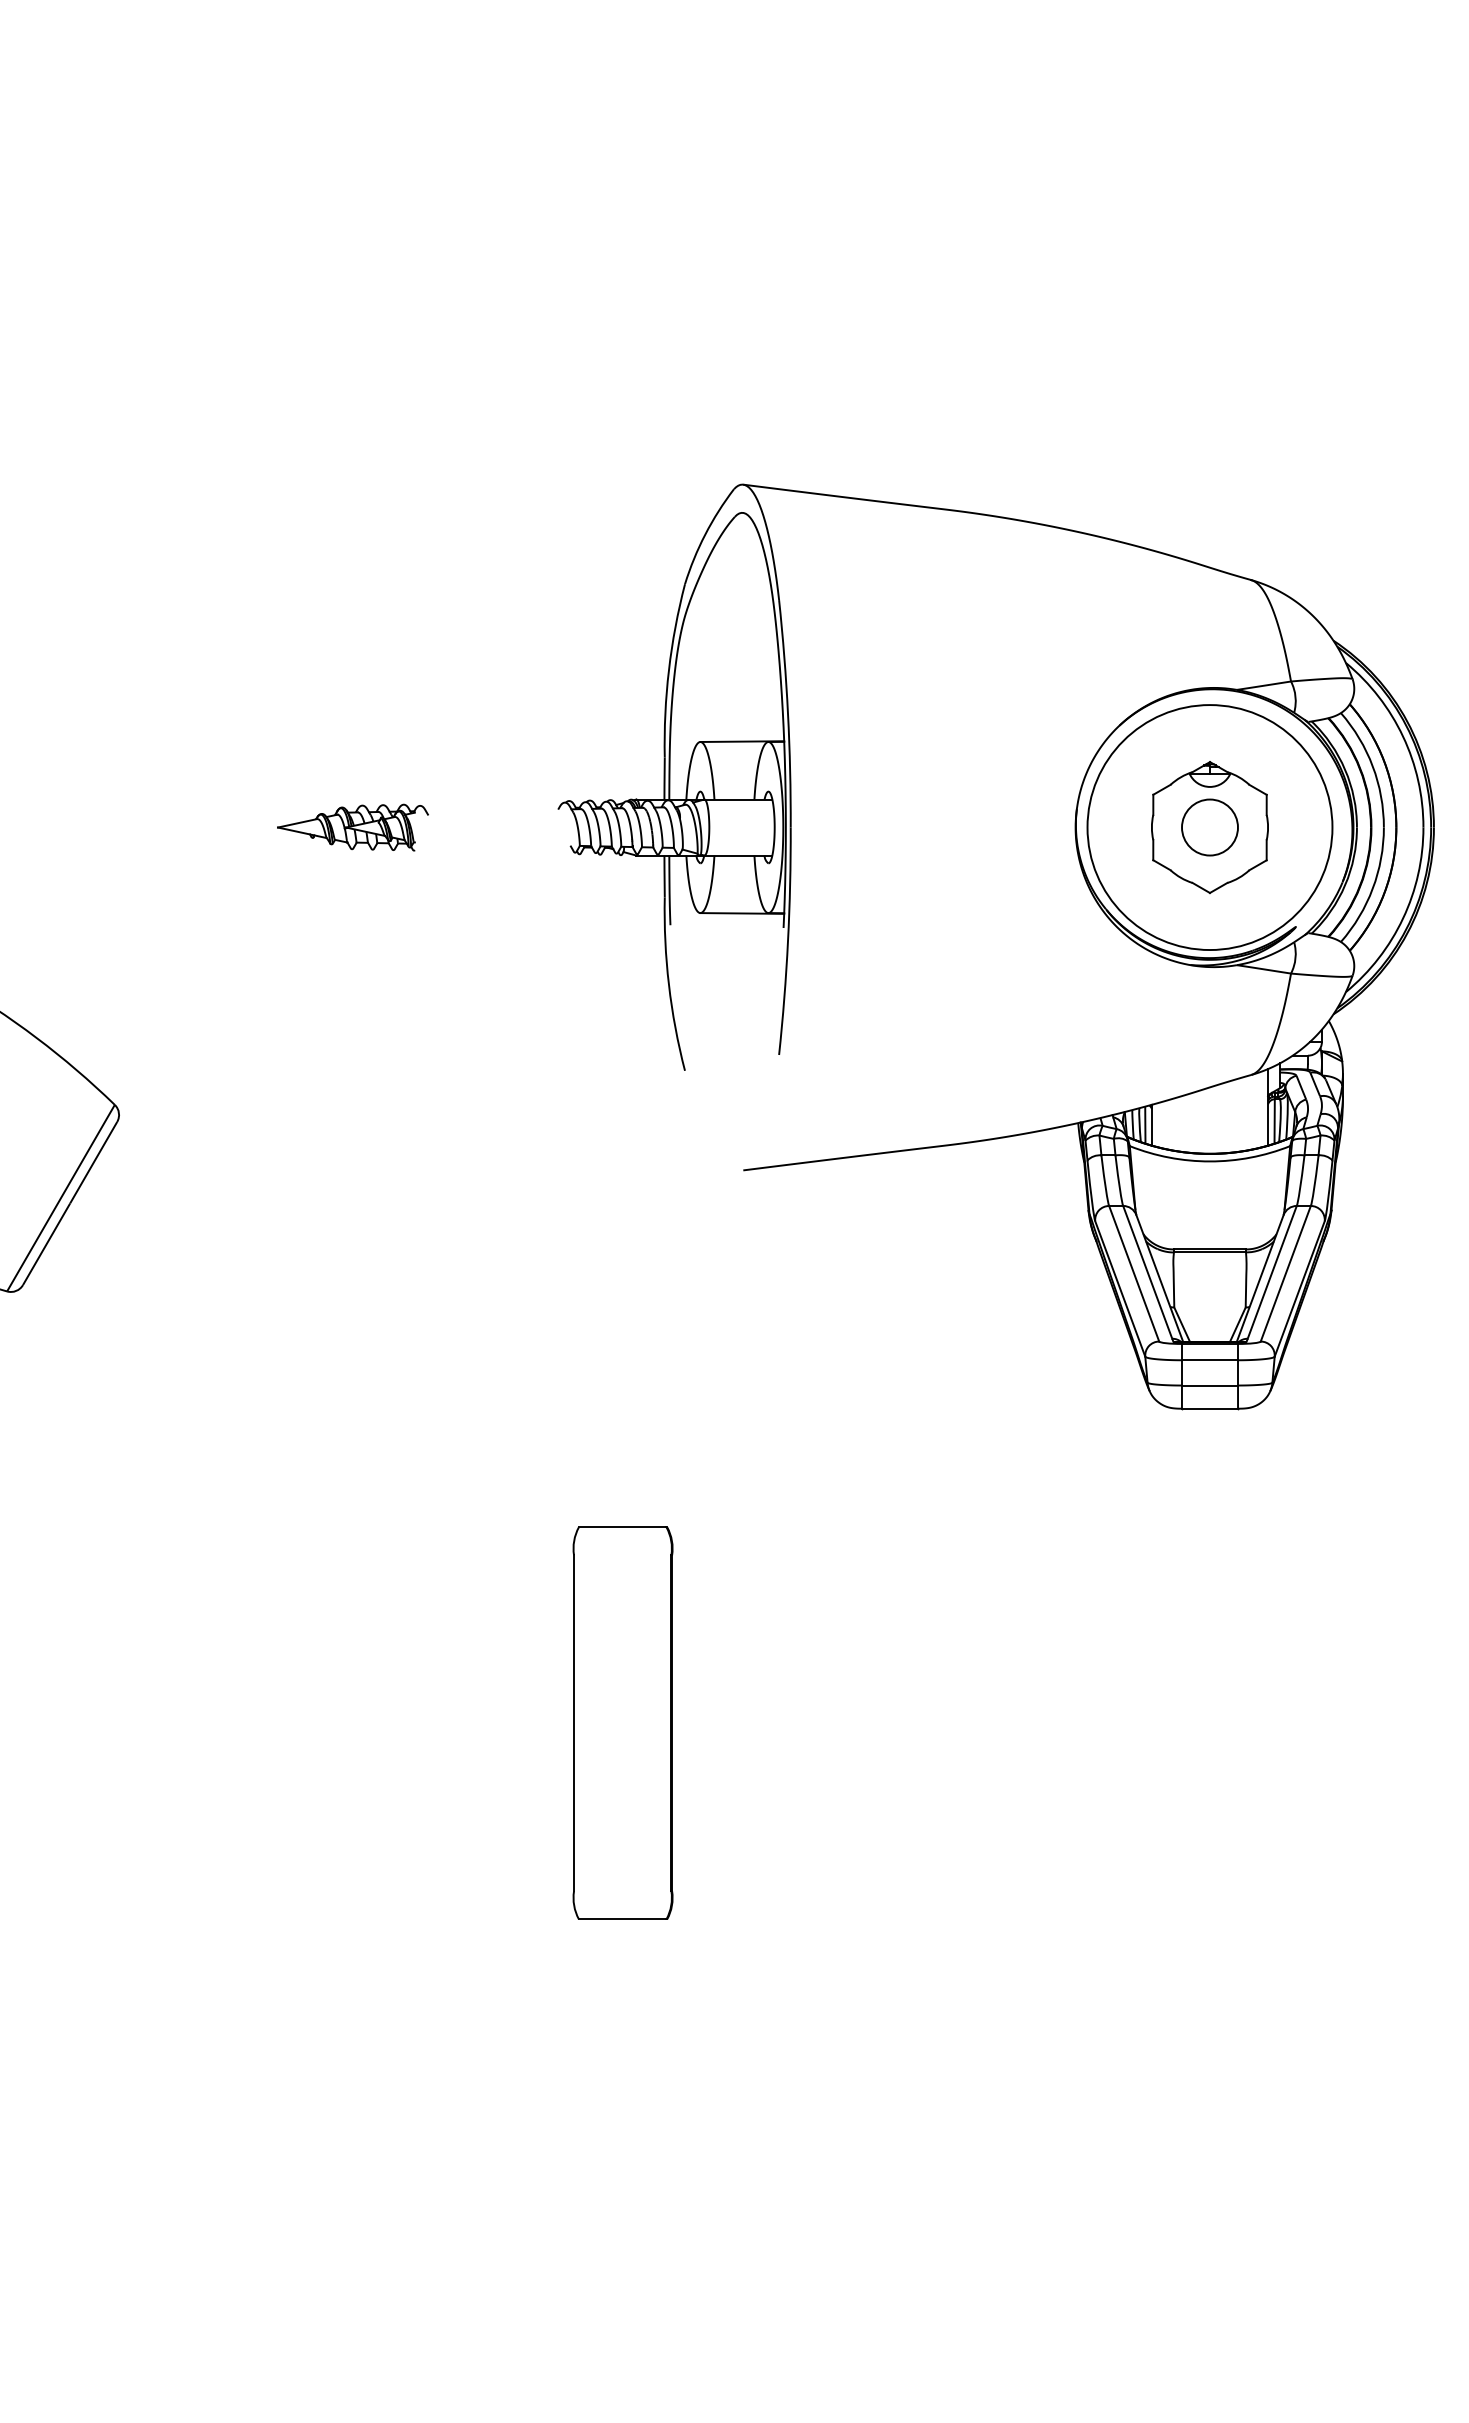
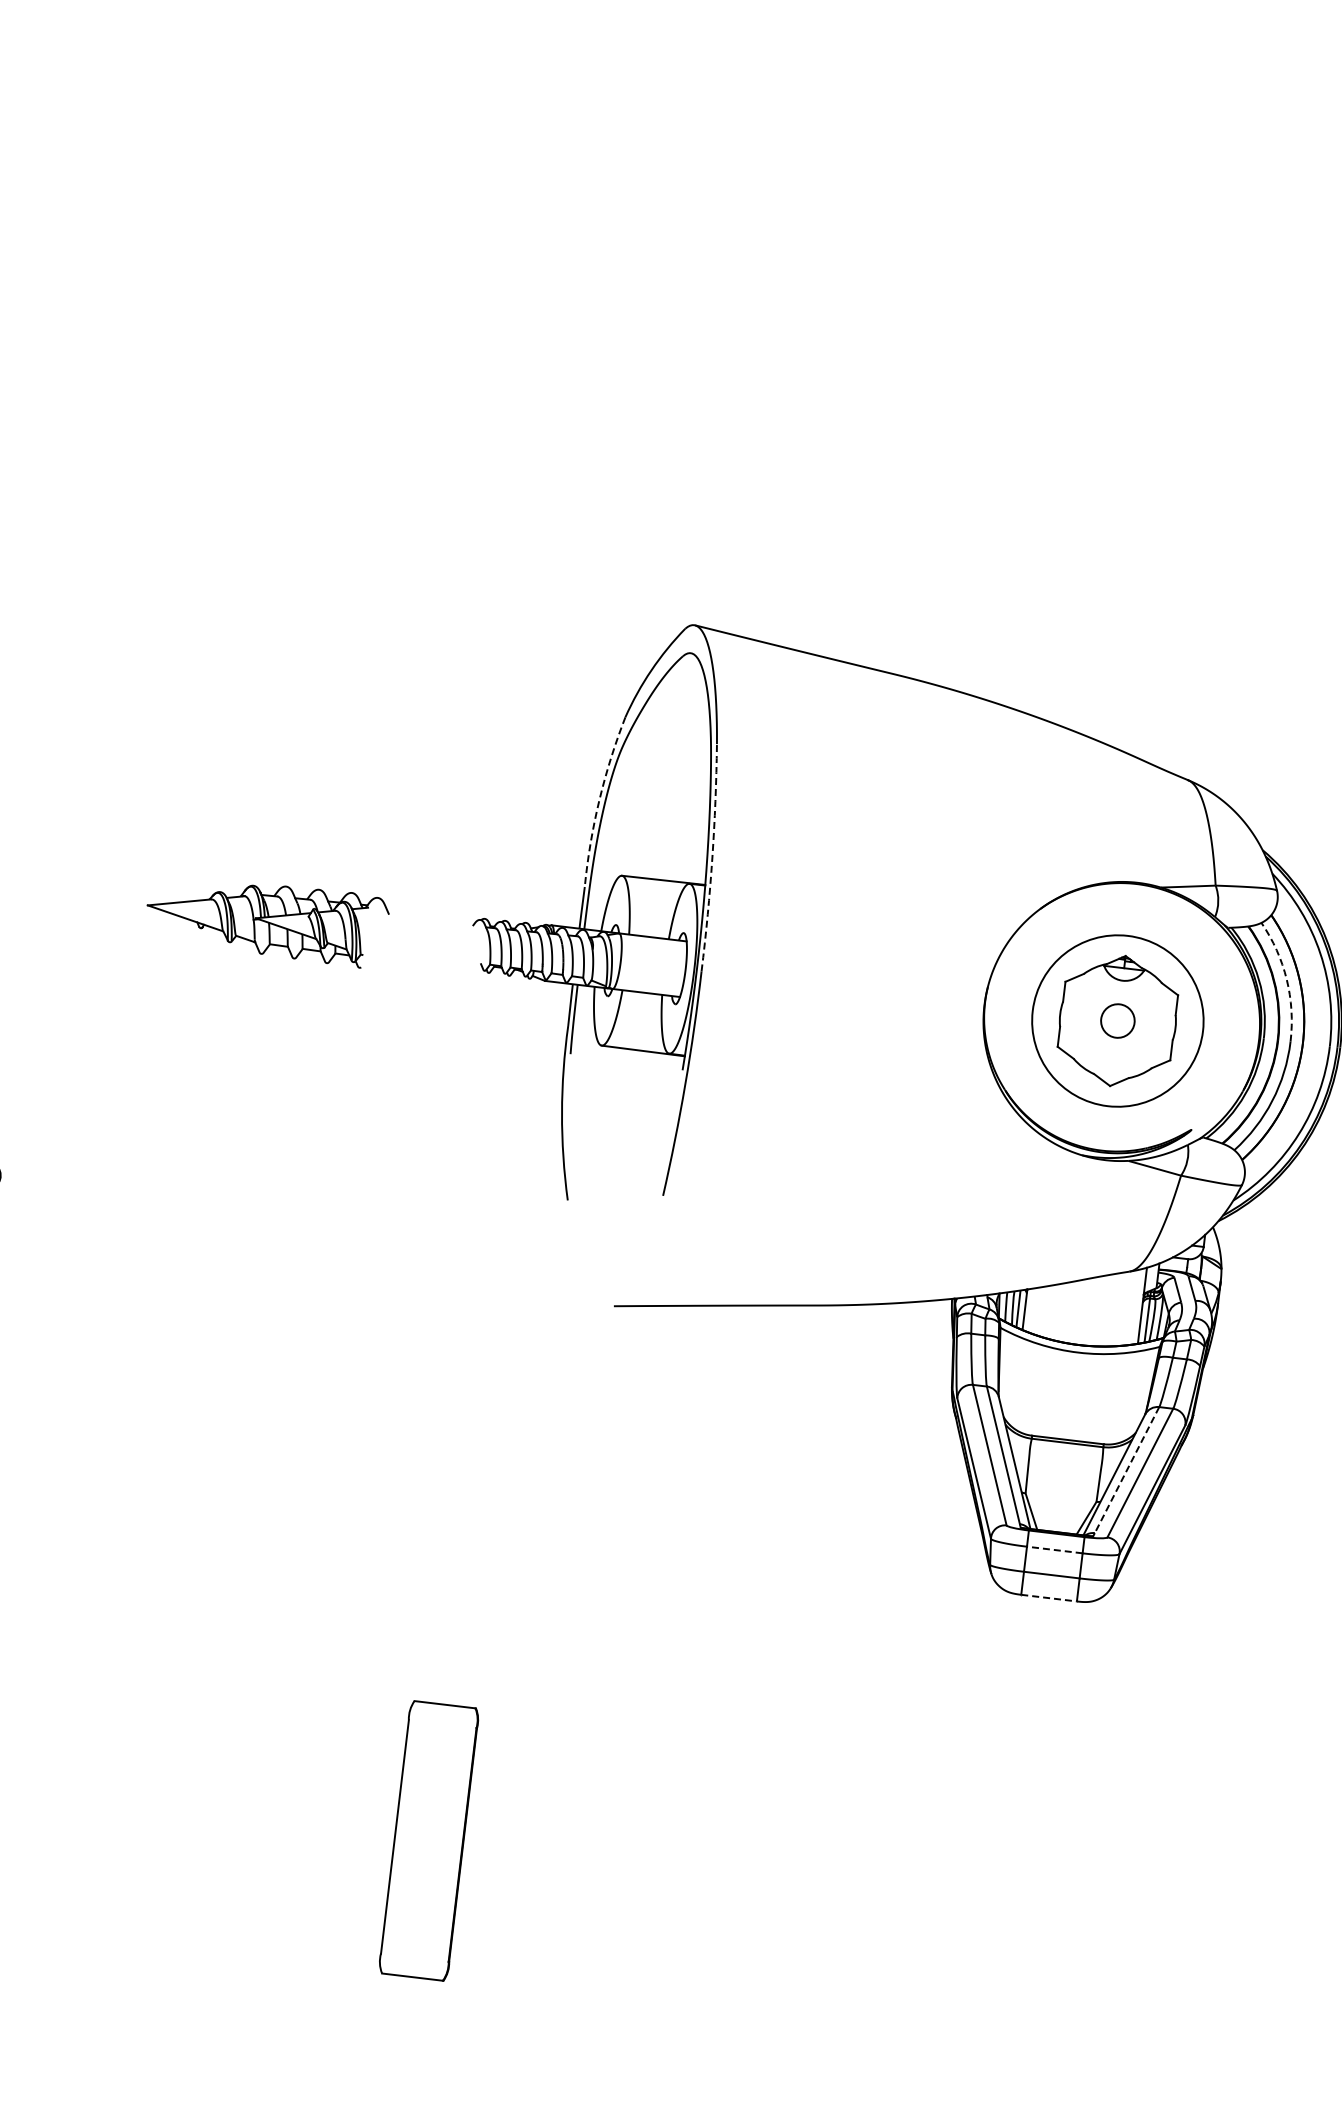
arc: (668, 670) -> (598, 800), solid -> dashed
arc: (788, 713) -> (712, 857), solid -> dashed
arc: (1372, 766) -> (1286, 979), solid -> dashed
part: (352, 827) -> (266, 919), size x1.6
circle: (1209, 827) -> (1117, 1020), size x0.6
circle: (1209, 827) -> (1117, 1020), size x0.7
line: (1272, 1272) -> (1127, 1470), solid -> dashed
line: (1209, 1360) -> (1054, 1550), solid -> dashed
line: (1209, 1408) -> (1048, 1597), solid -> dashed
part: (622, 1722) -> (428, 1840), size x0.7

